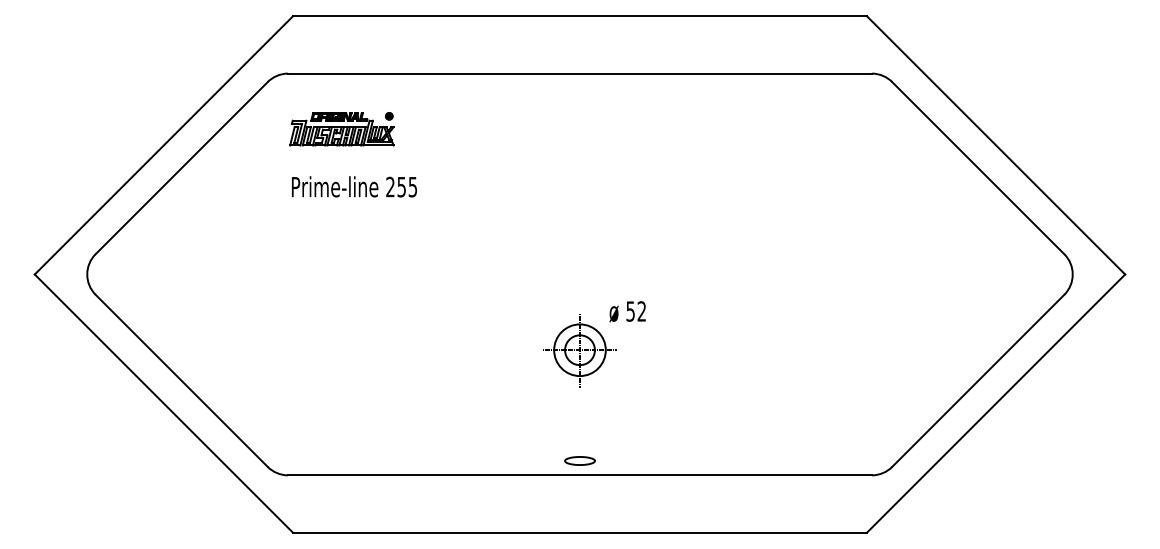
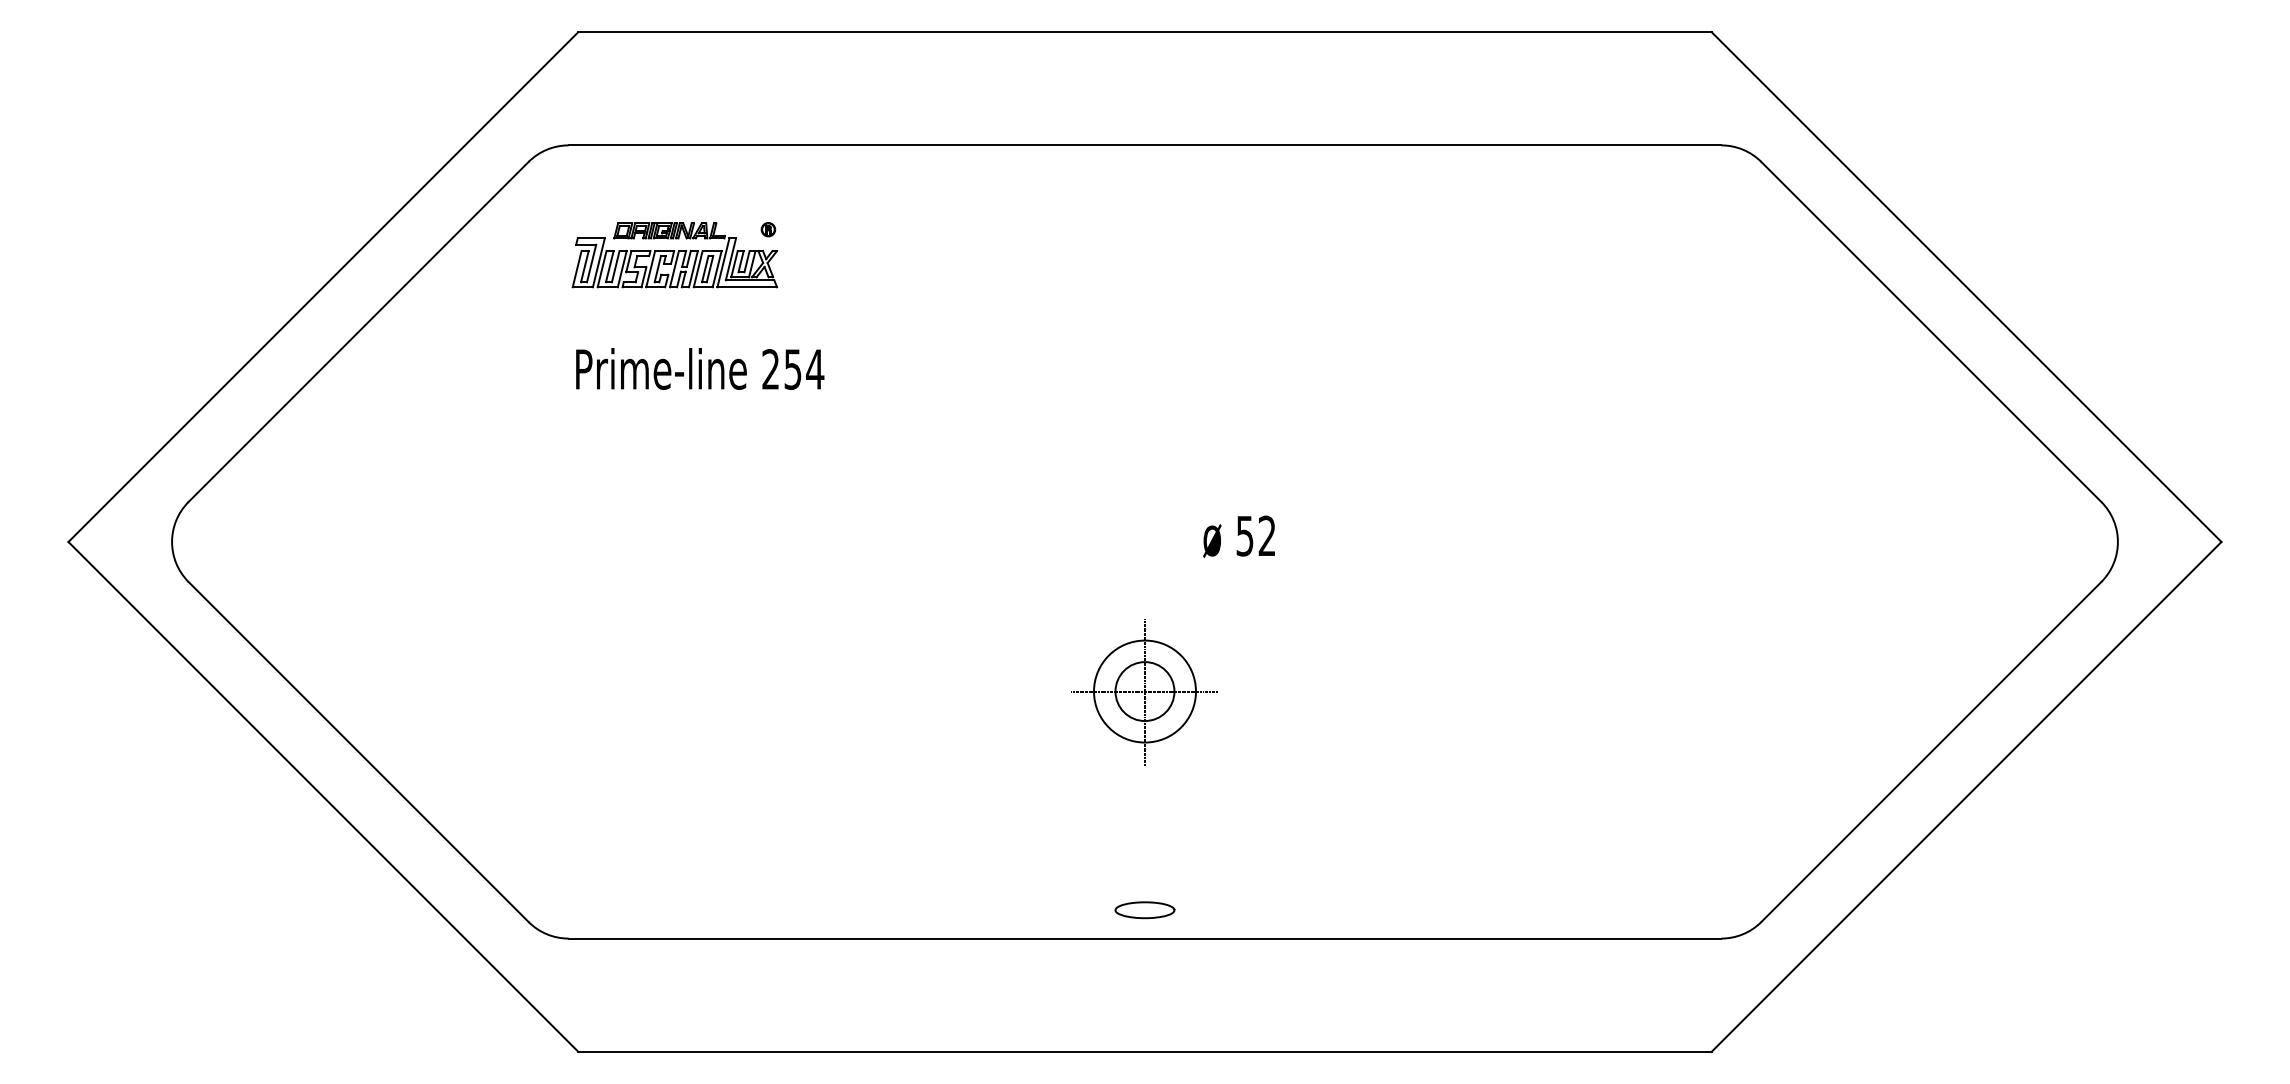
text: (412, 187) -> (814, 370), 255 -> 254
text: (627, 311) -> (1238, 536), moved

